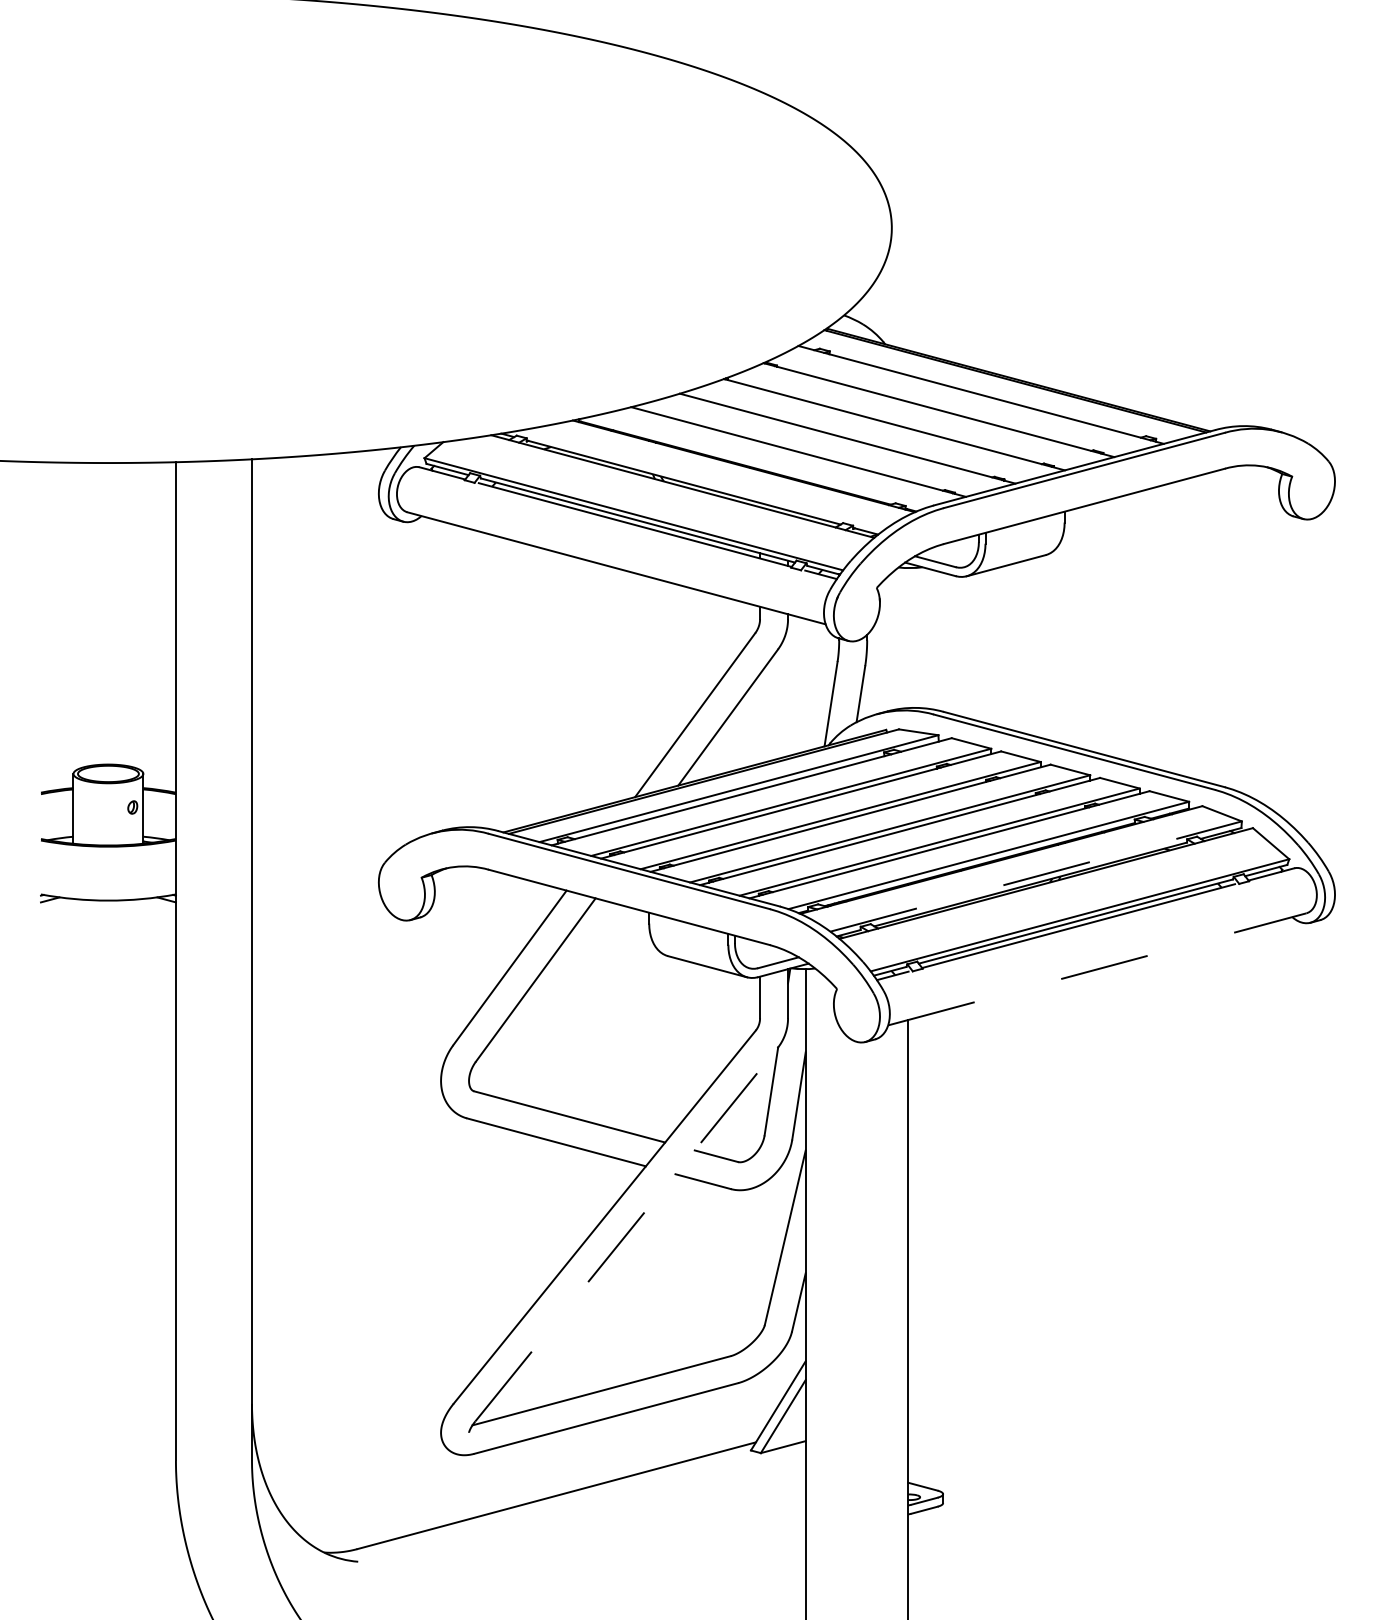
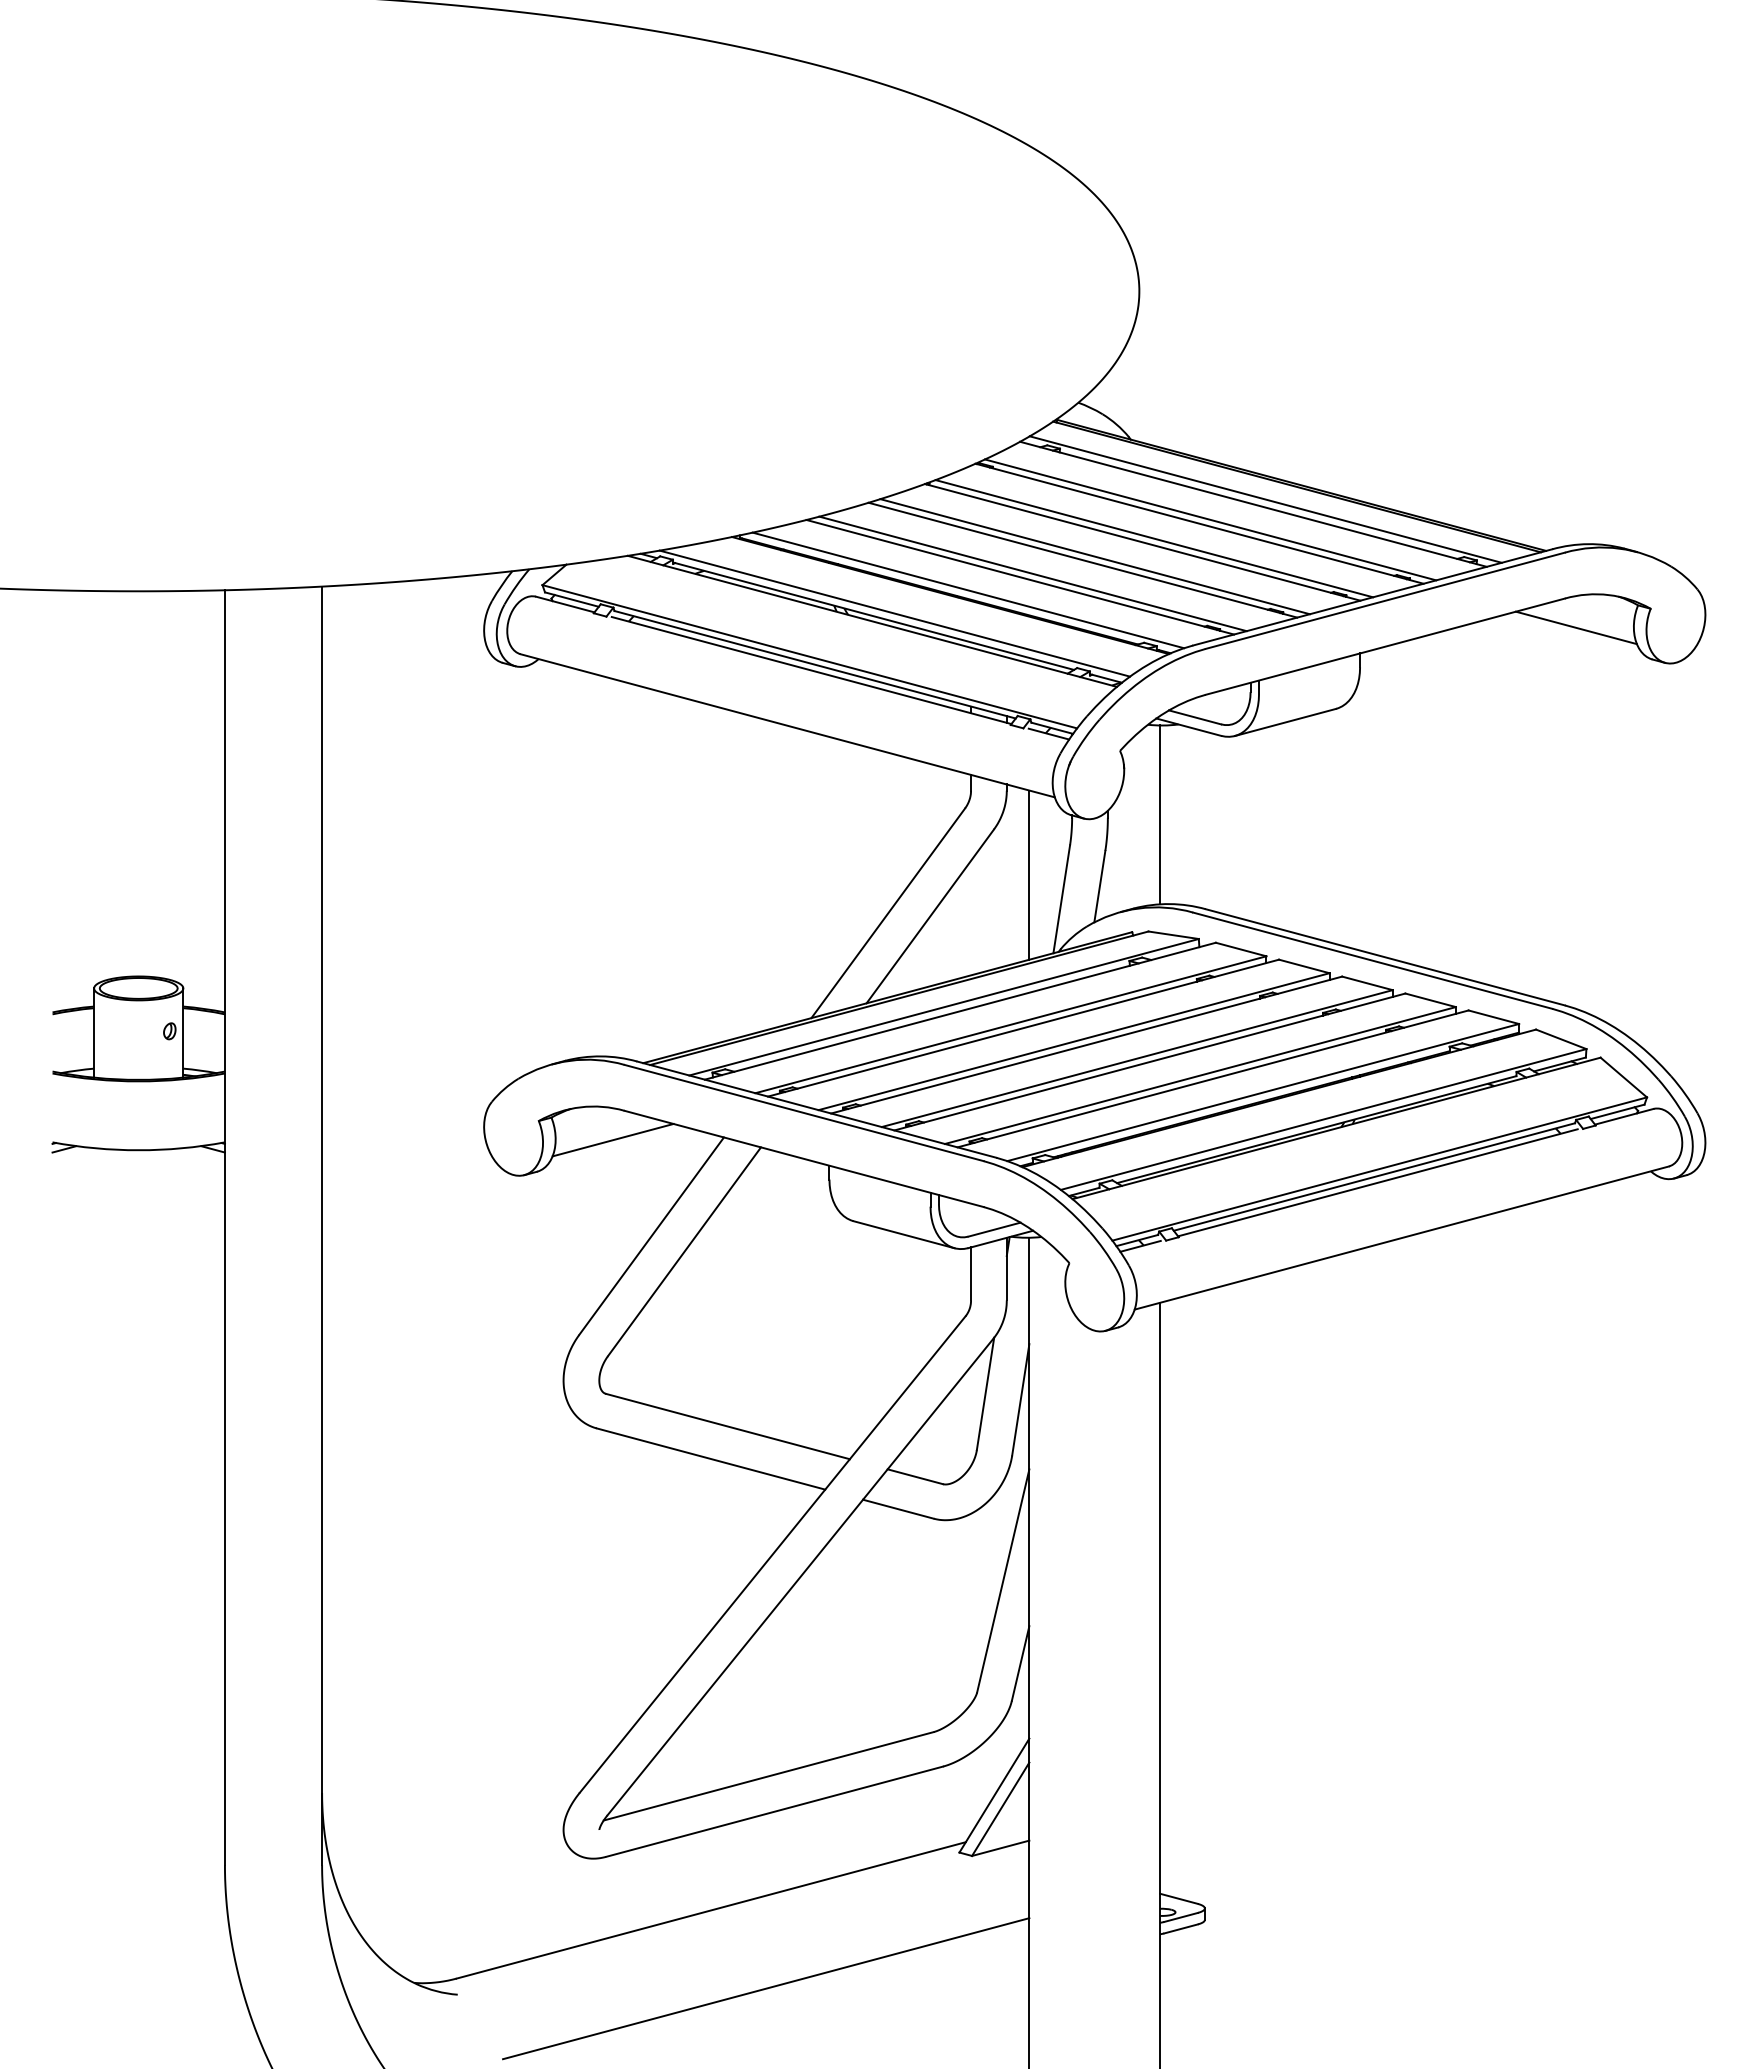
line: (990, 391) -> (1265, 499), added
line: (947, 406) -> (1210, 519), added
line: (903, 421) -> (1154, 538), added
line: (856, 435) -> (1094, 556), added
line: (808, 449) -> (1032, 573), added
line: (758, 462) -> (968, 590), added
line: (700, 480) -> (894, 613), added
line: (1233, 491) -> (1575, 627), added
line: (908, 637) -> (1160, 814), added
line: (805, 684) -> (1029, 874), added
line: (1036, 876) -> (1324, 1119), dashed -> solid
line: (479, 892) -> (612, 1139), added
line: (1097, 969) -> (1401, 1238), dashed -> solid
line: (626, 1235) -> (800, 1577), dashed -> solid
line: (599, 1556) -> (766, 1988), added

